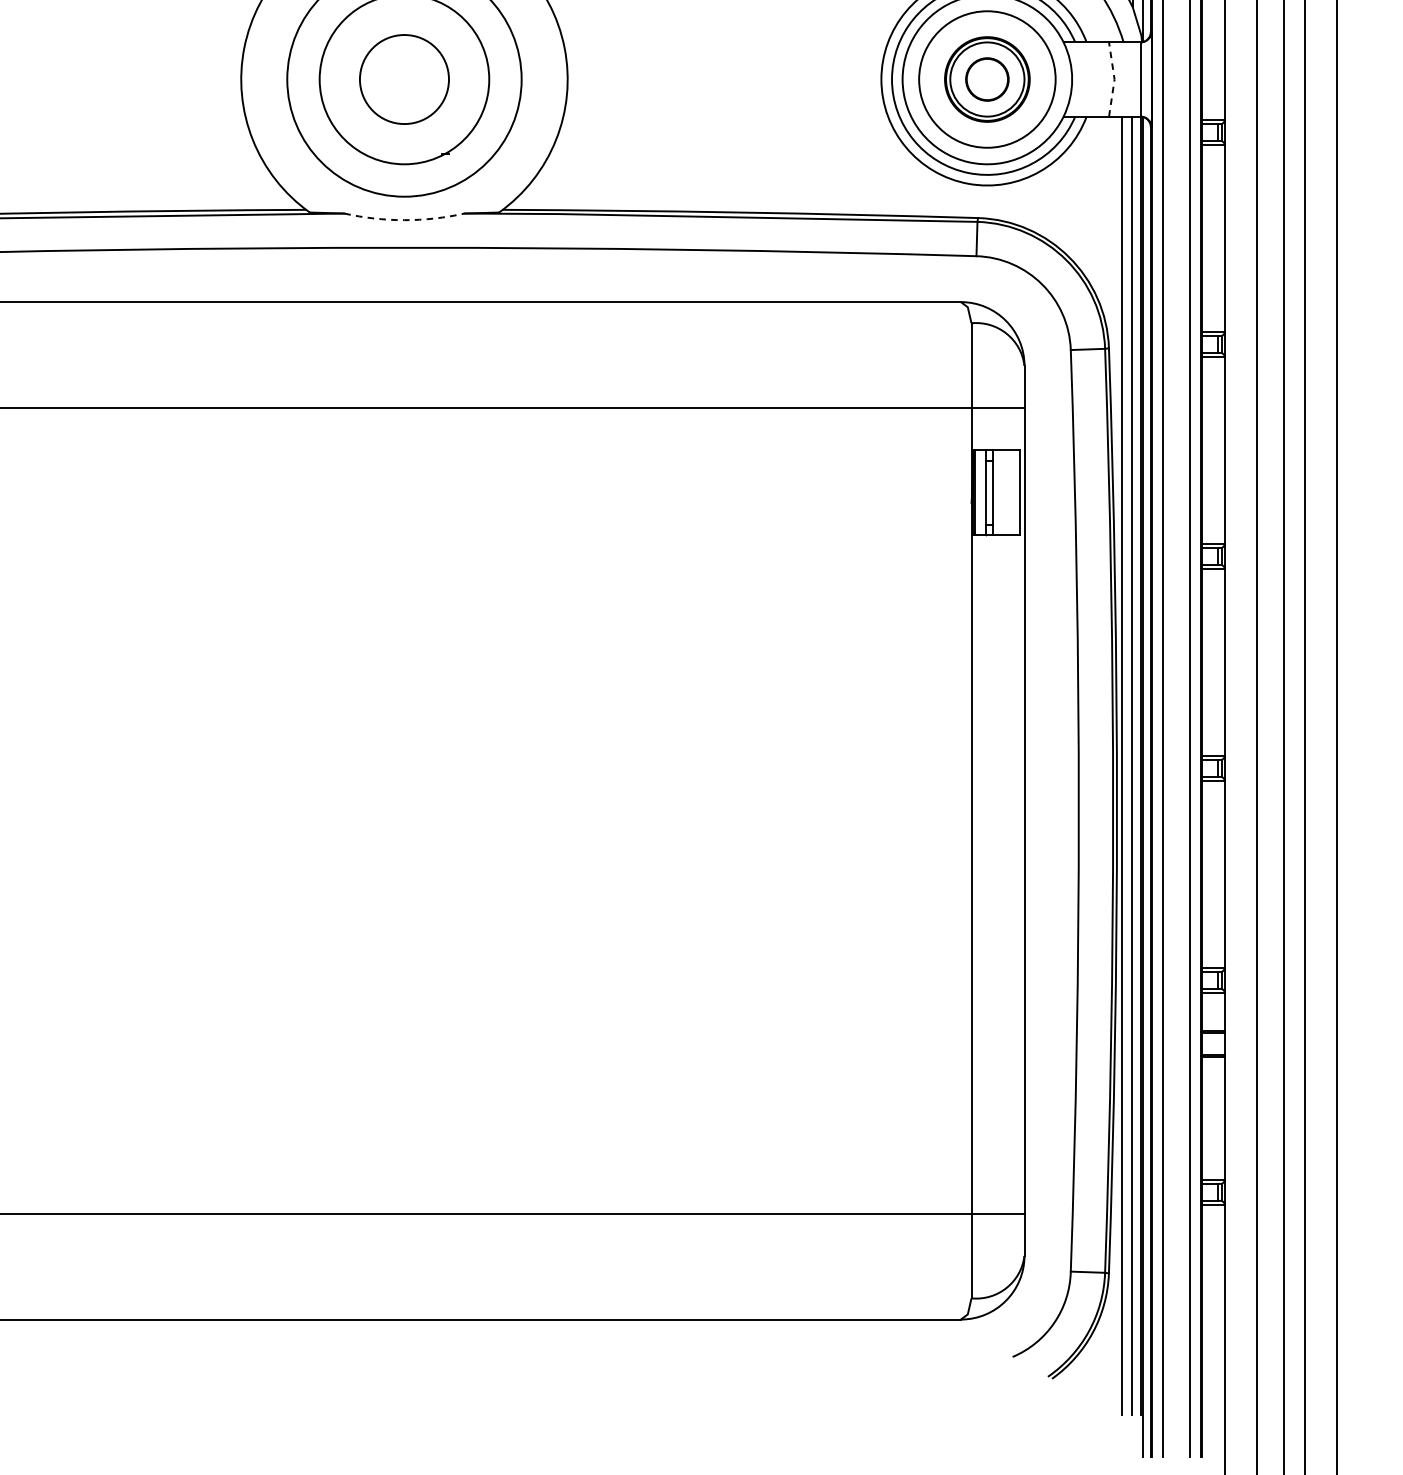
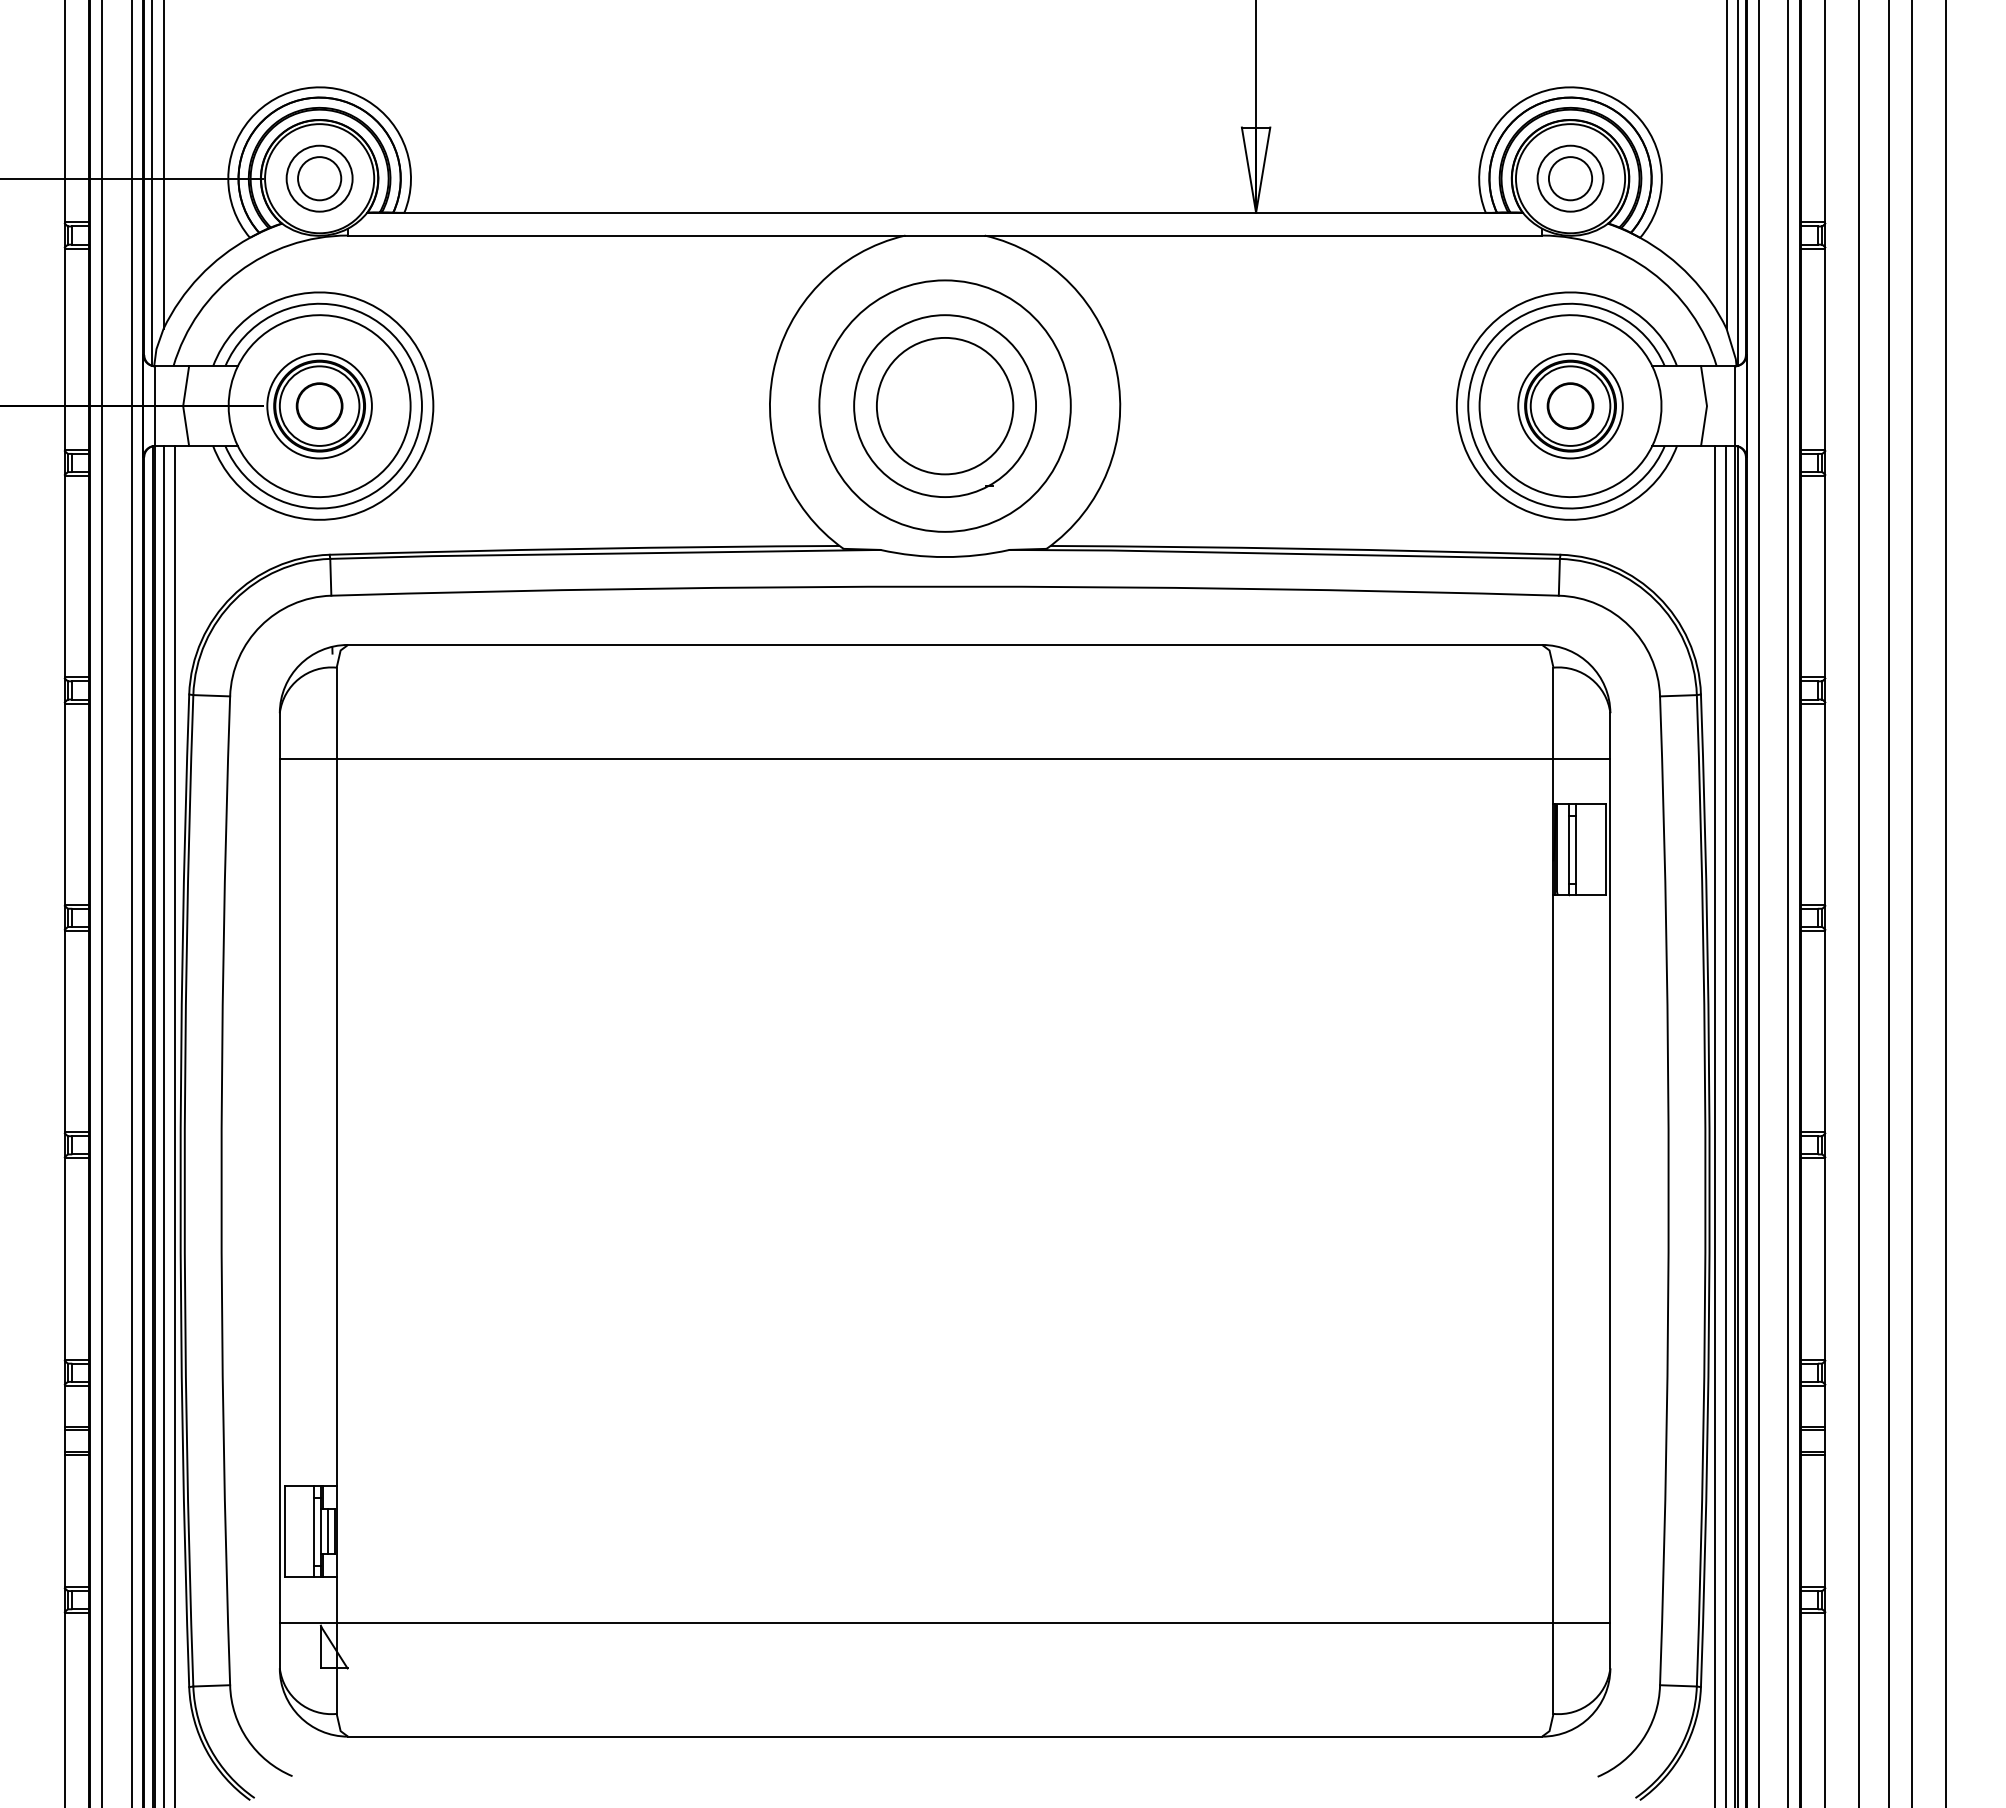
circle: (403, 78) -> (944, 405), size x1.43
circle: (987, 78) -> (1570, 405), size x0.71
line: (1115, 79) -> (1707, 406), dashed -> solid
arc: (404, 220) -> (945, 557), dashed -> solid

